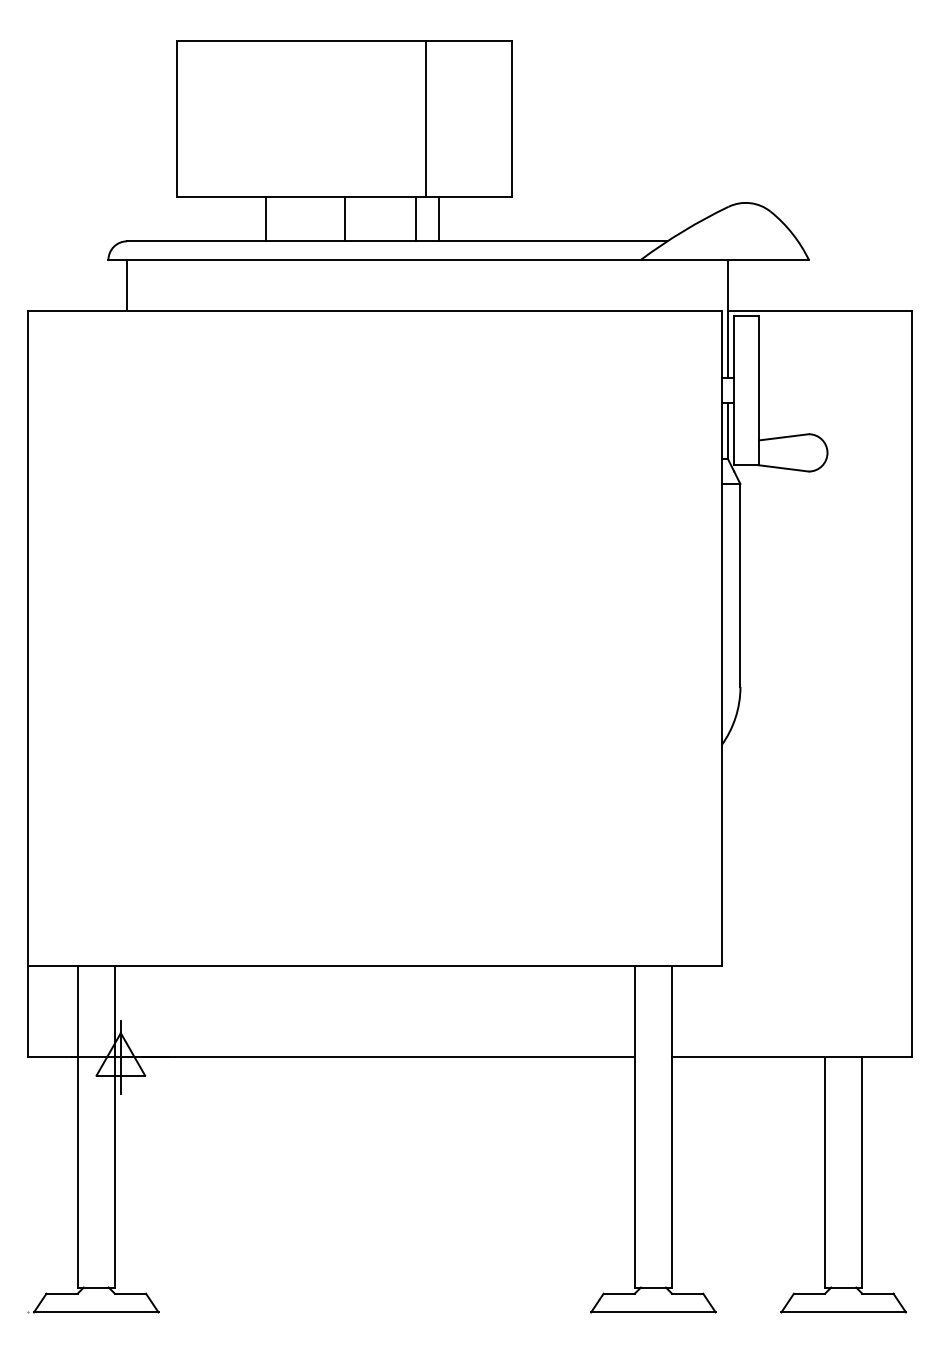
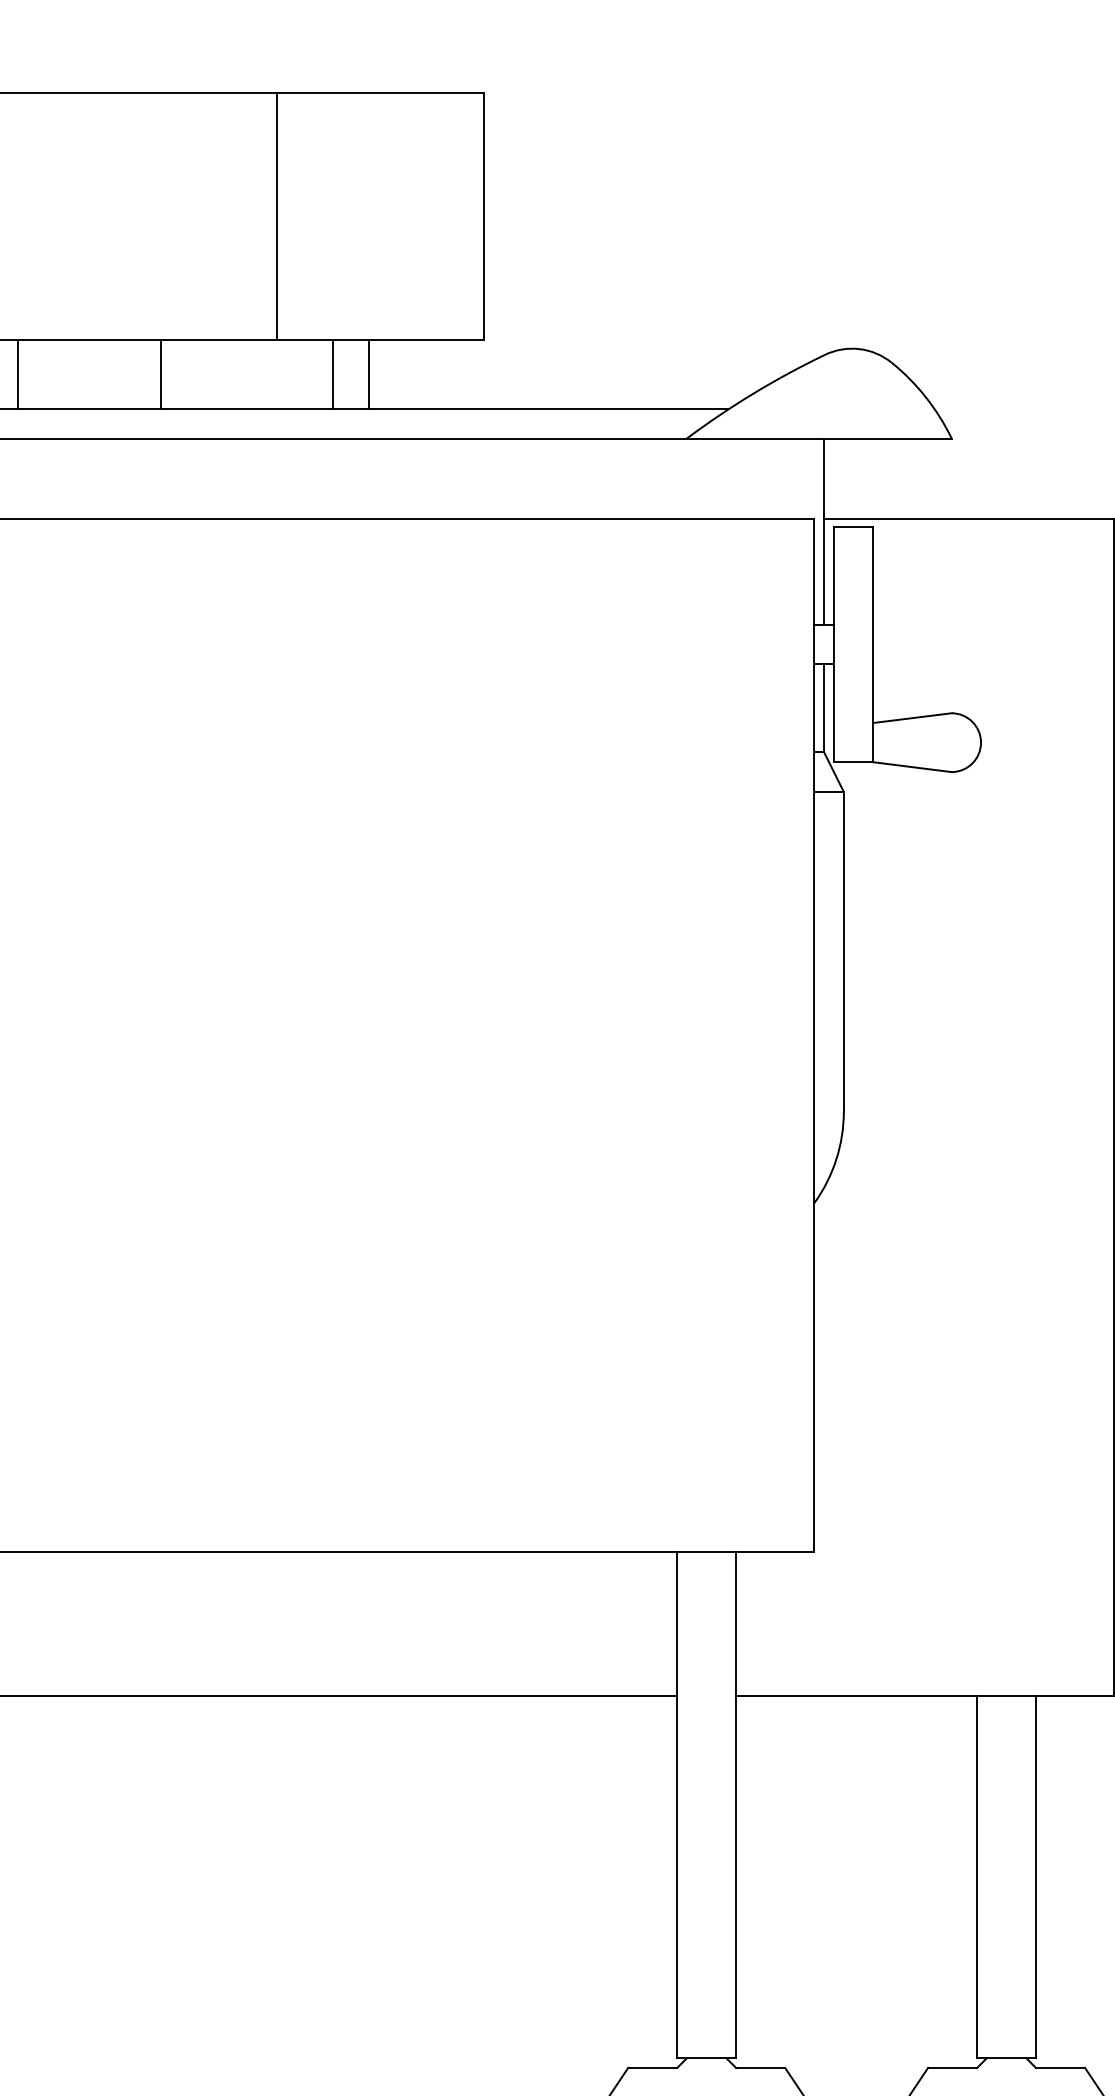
line: (425, 118) -> (276, 215), moved
line: (266, 219) -> (18, 374), moved
line: (345, 219) -> (161, 374), moved

